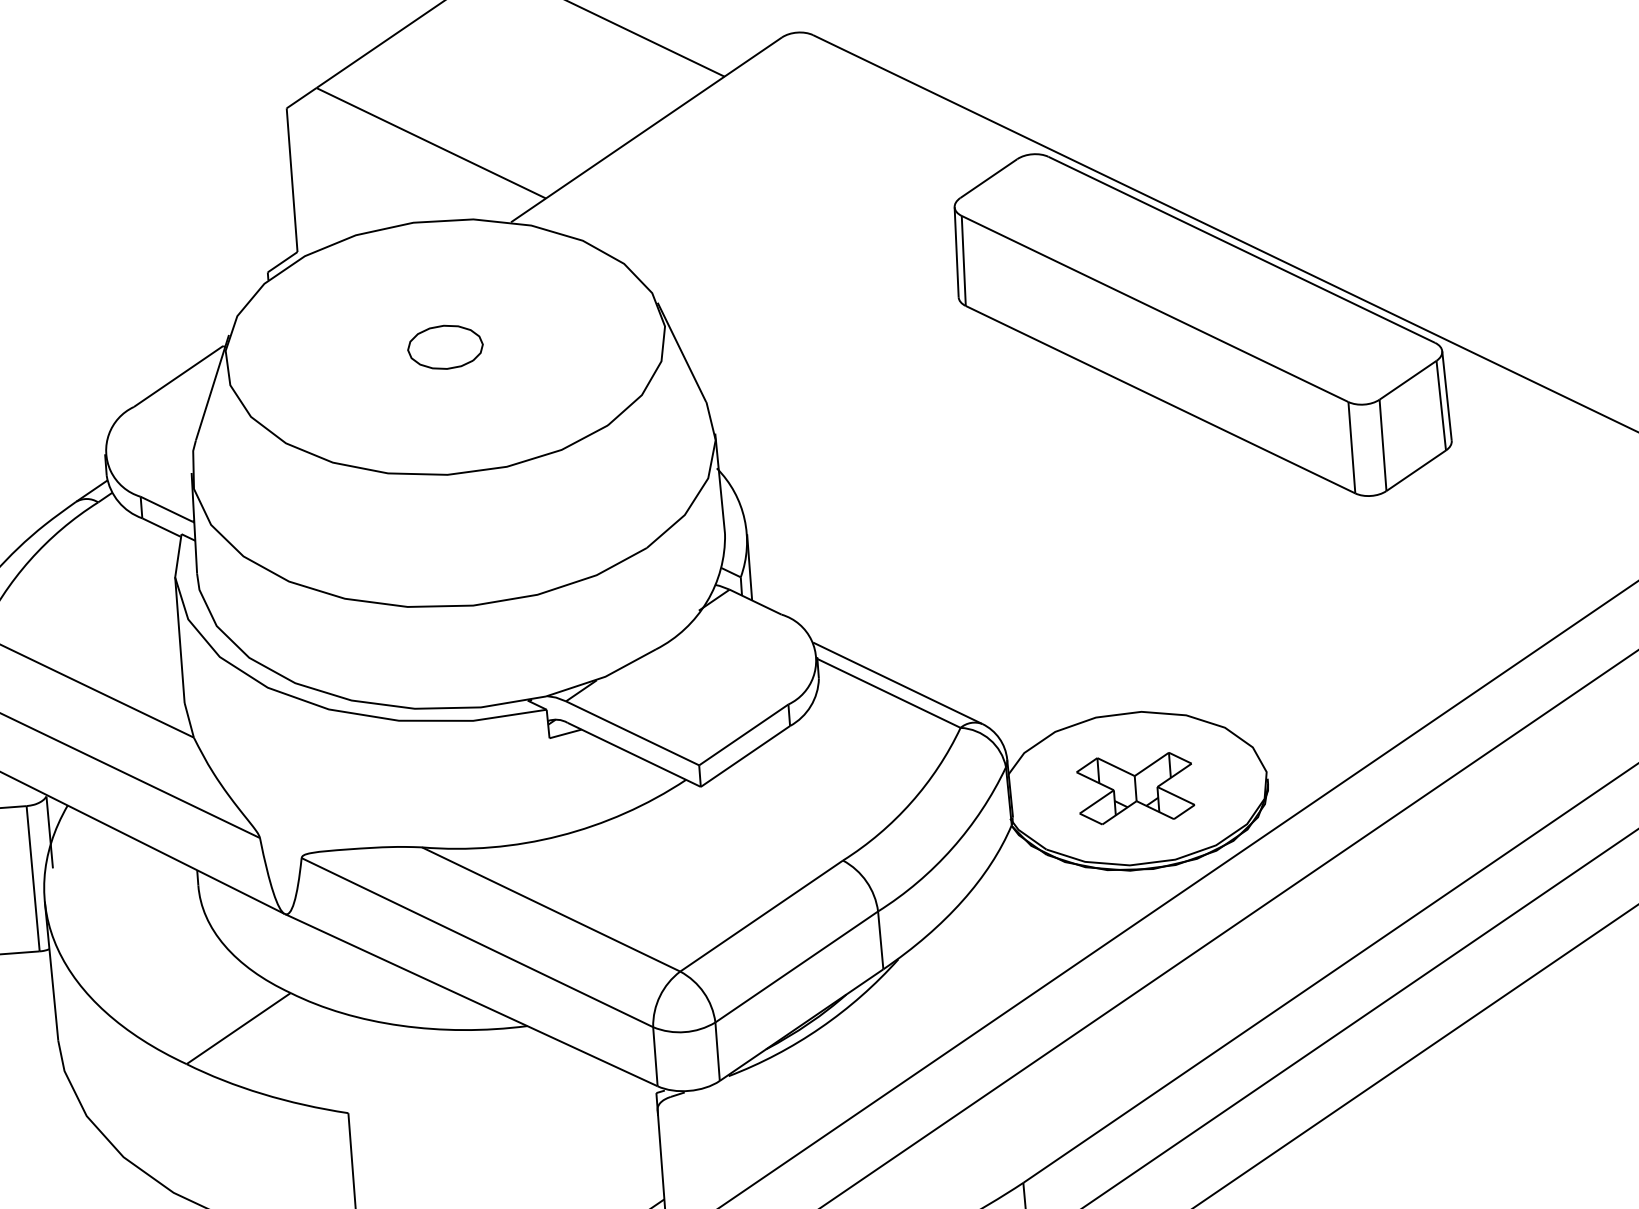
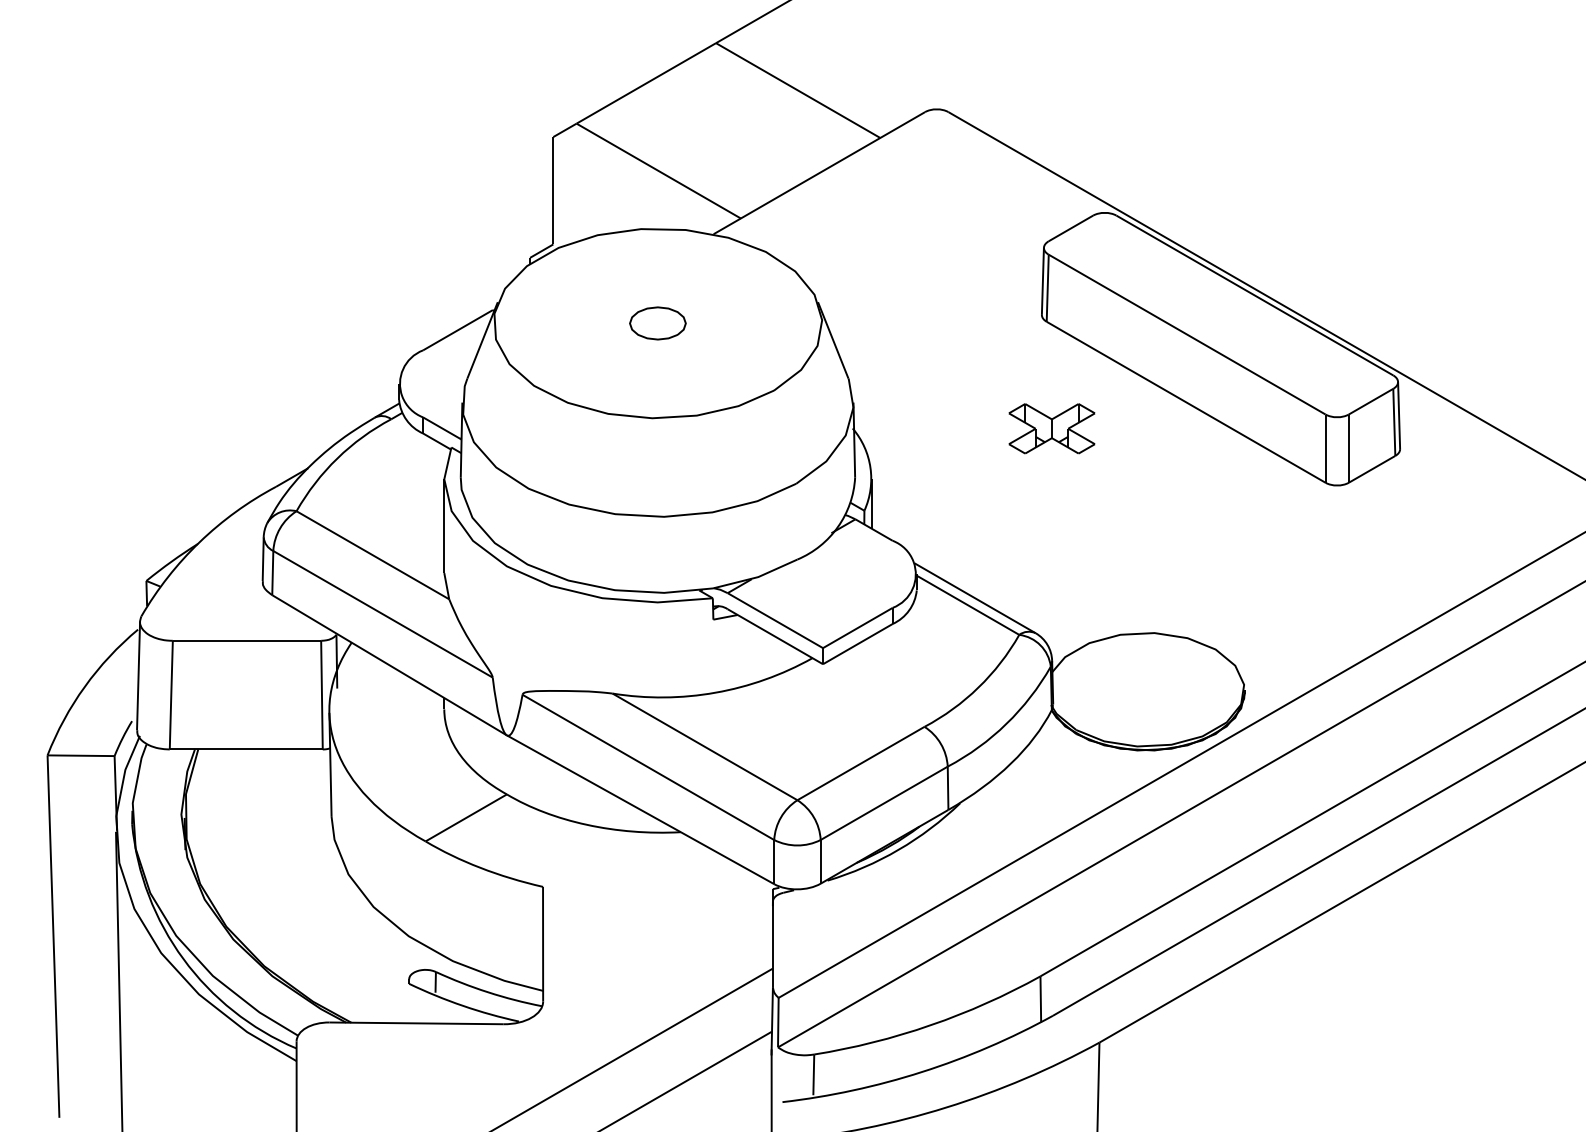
part: (1135, 788) -> (1051, 428), moved

